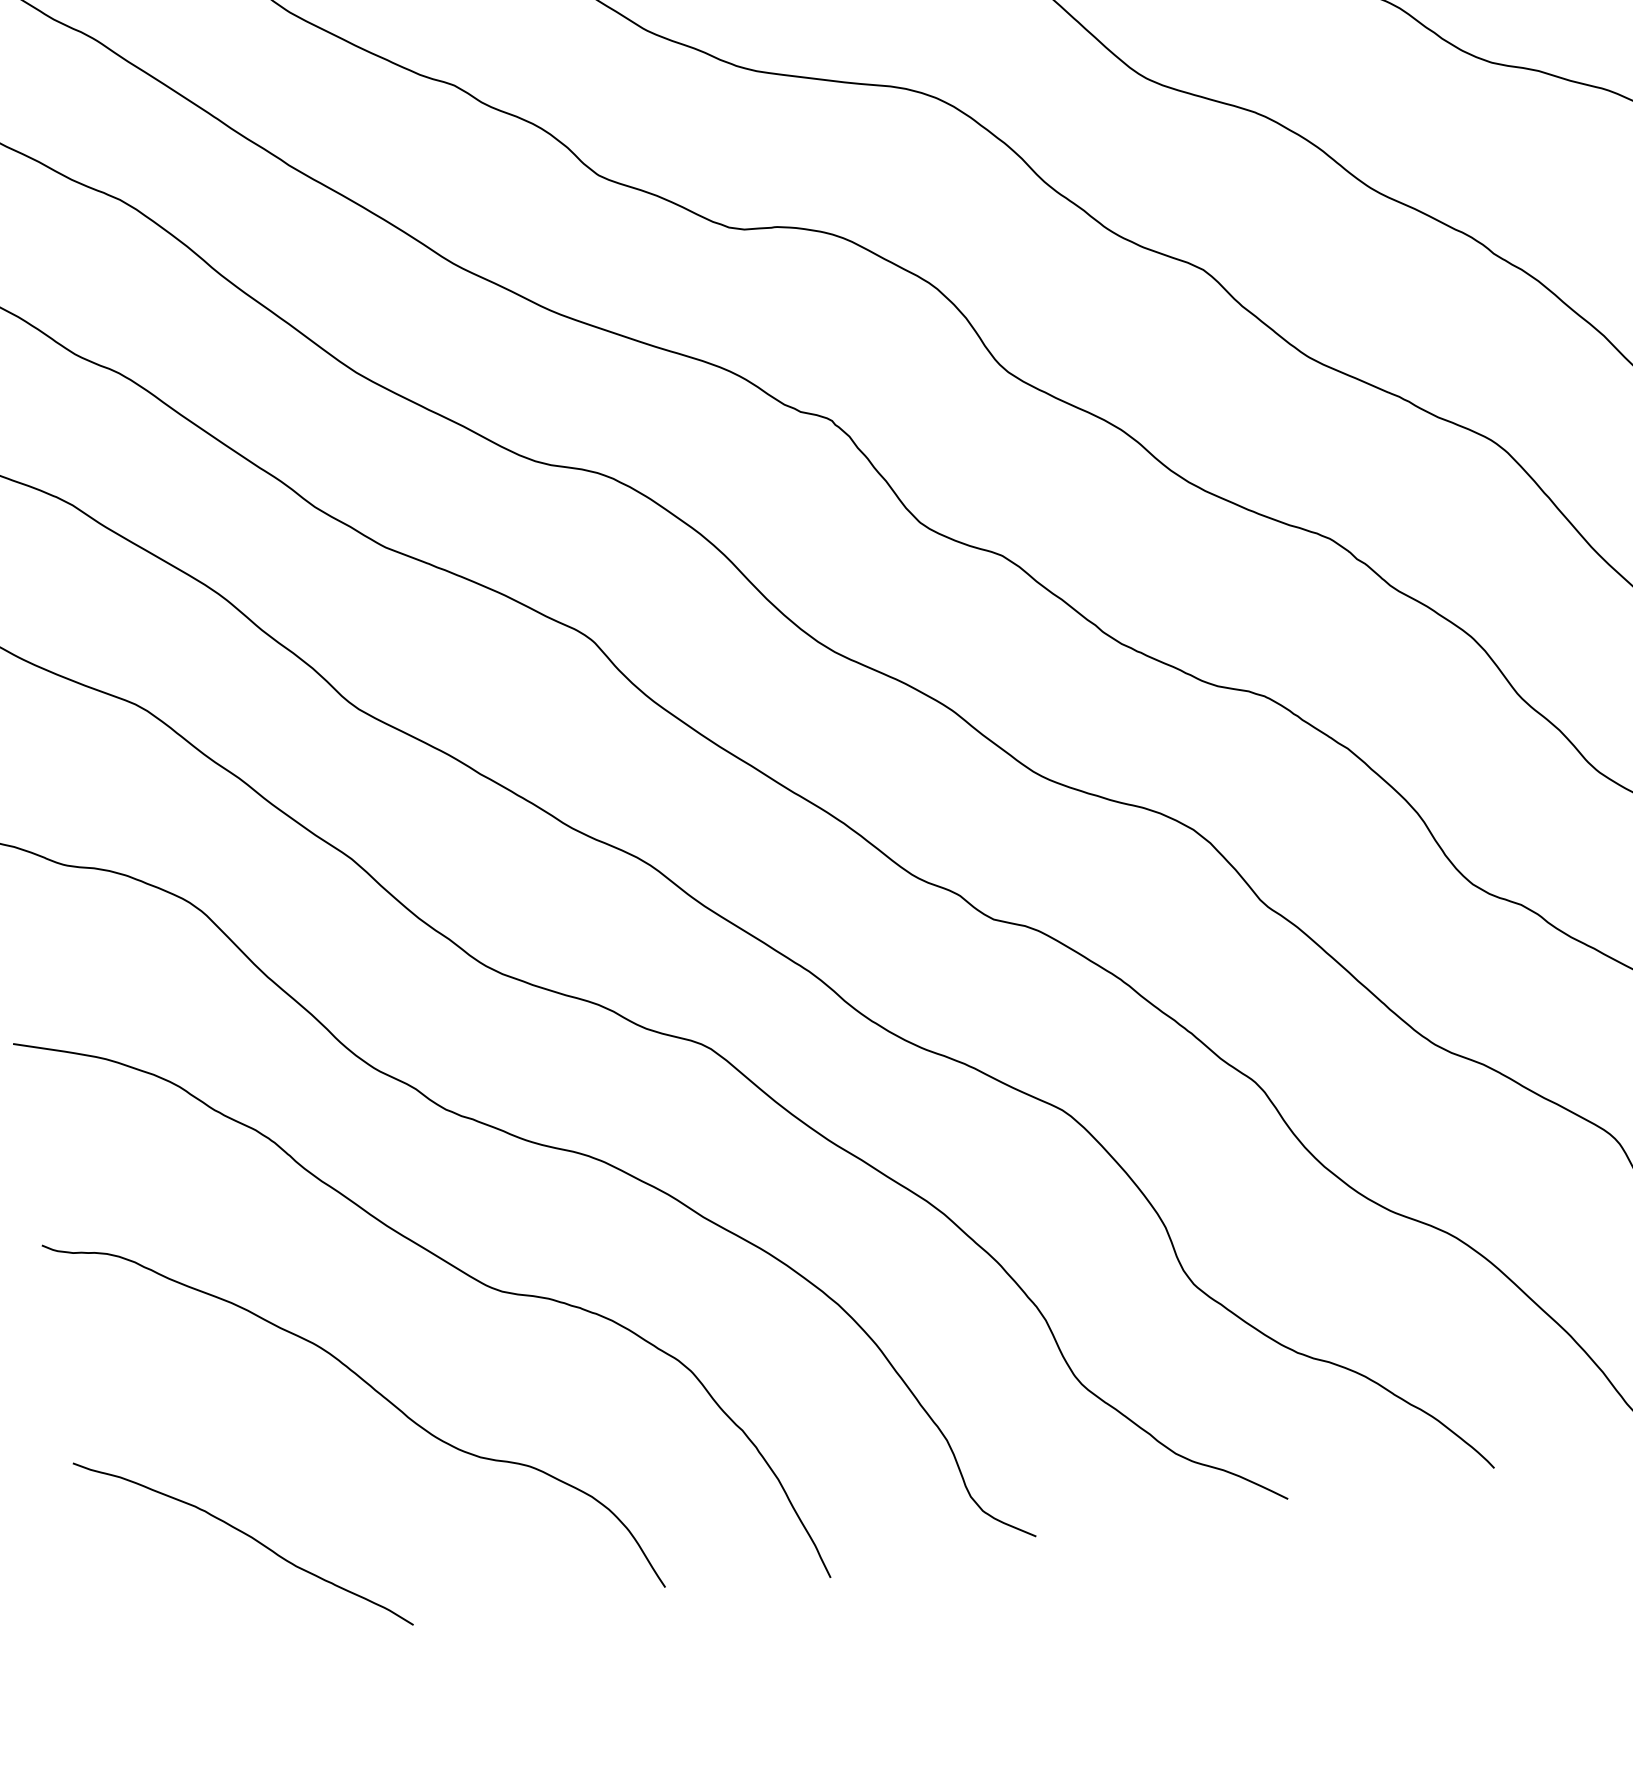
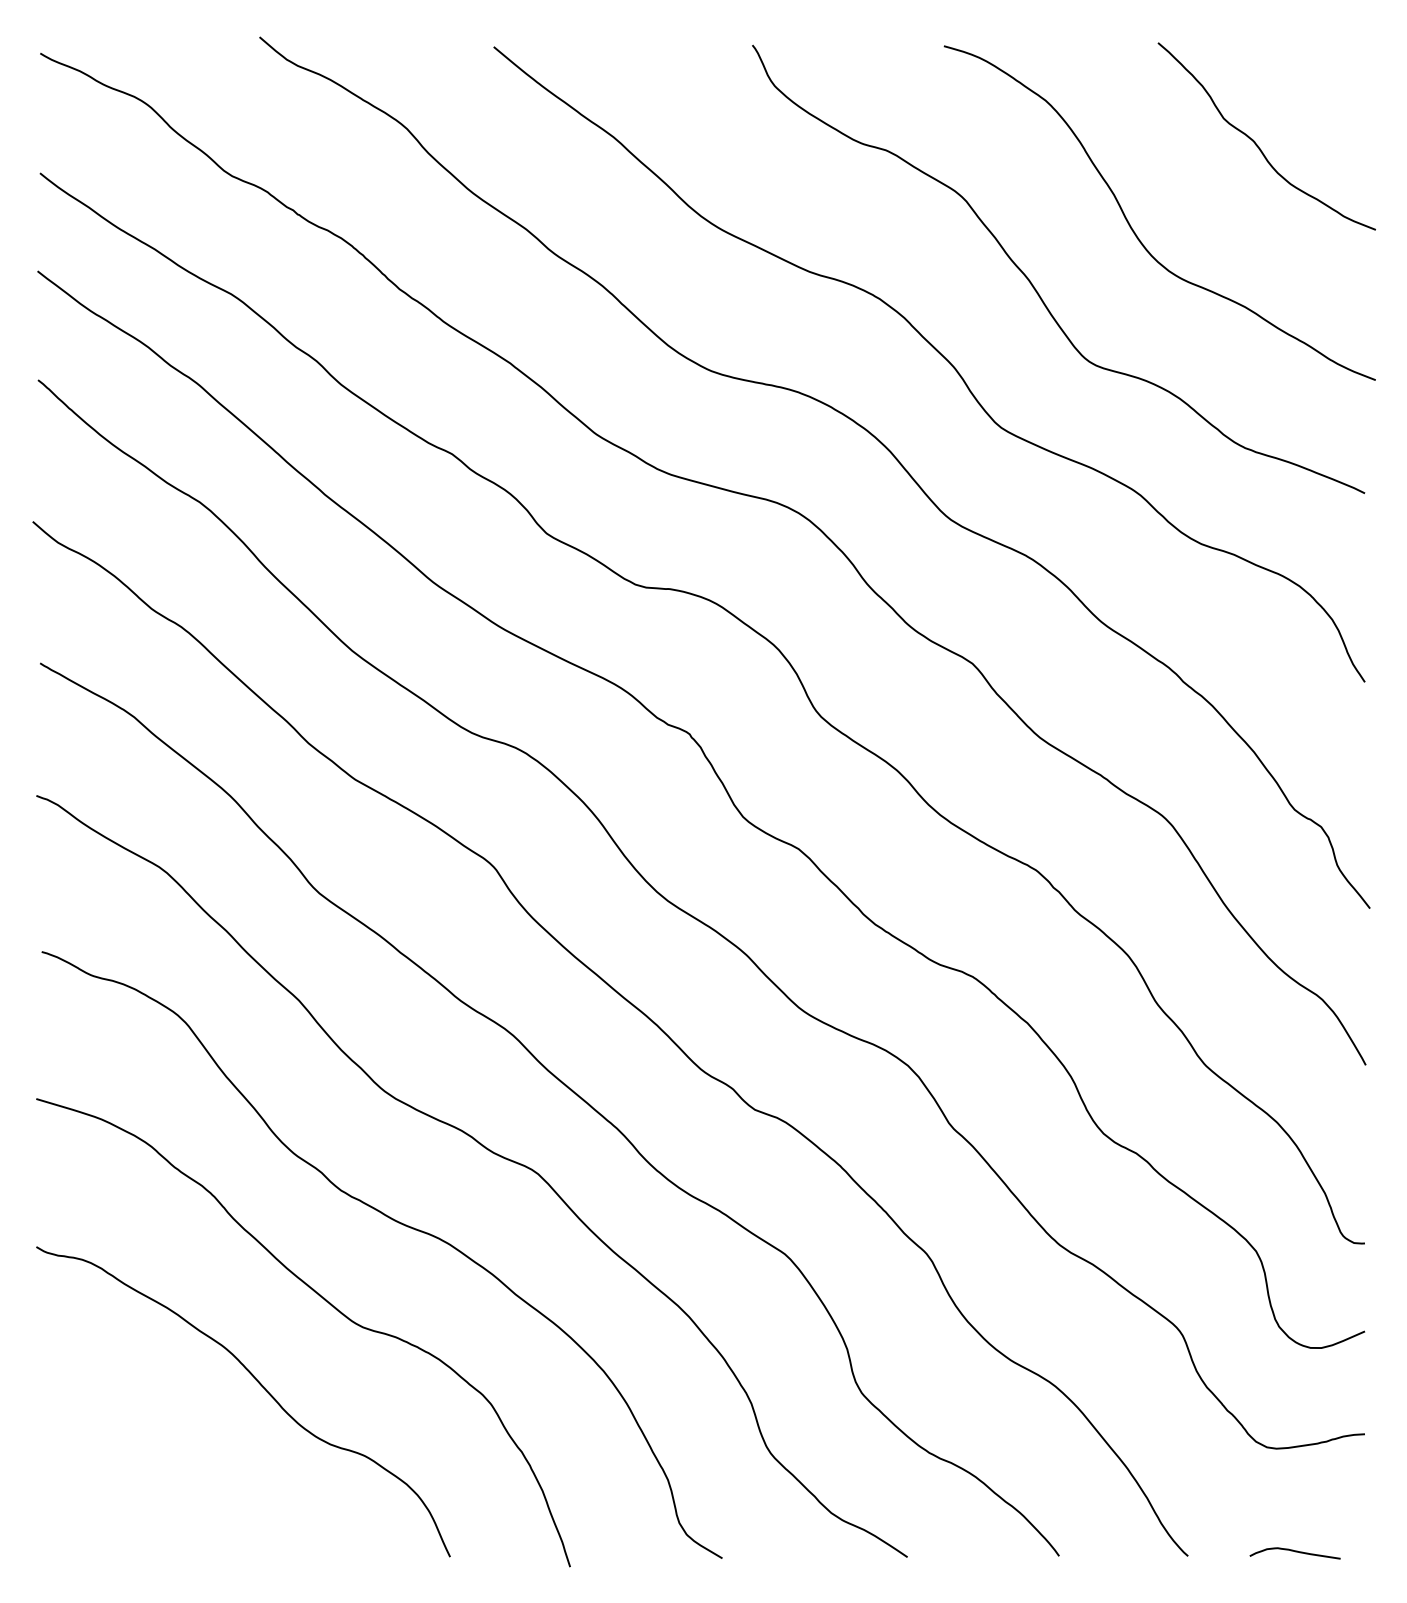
curve: (247, 1536) -> (154, 1477), removed

